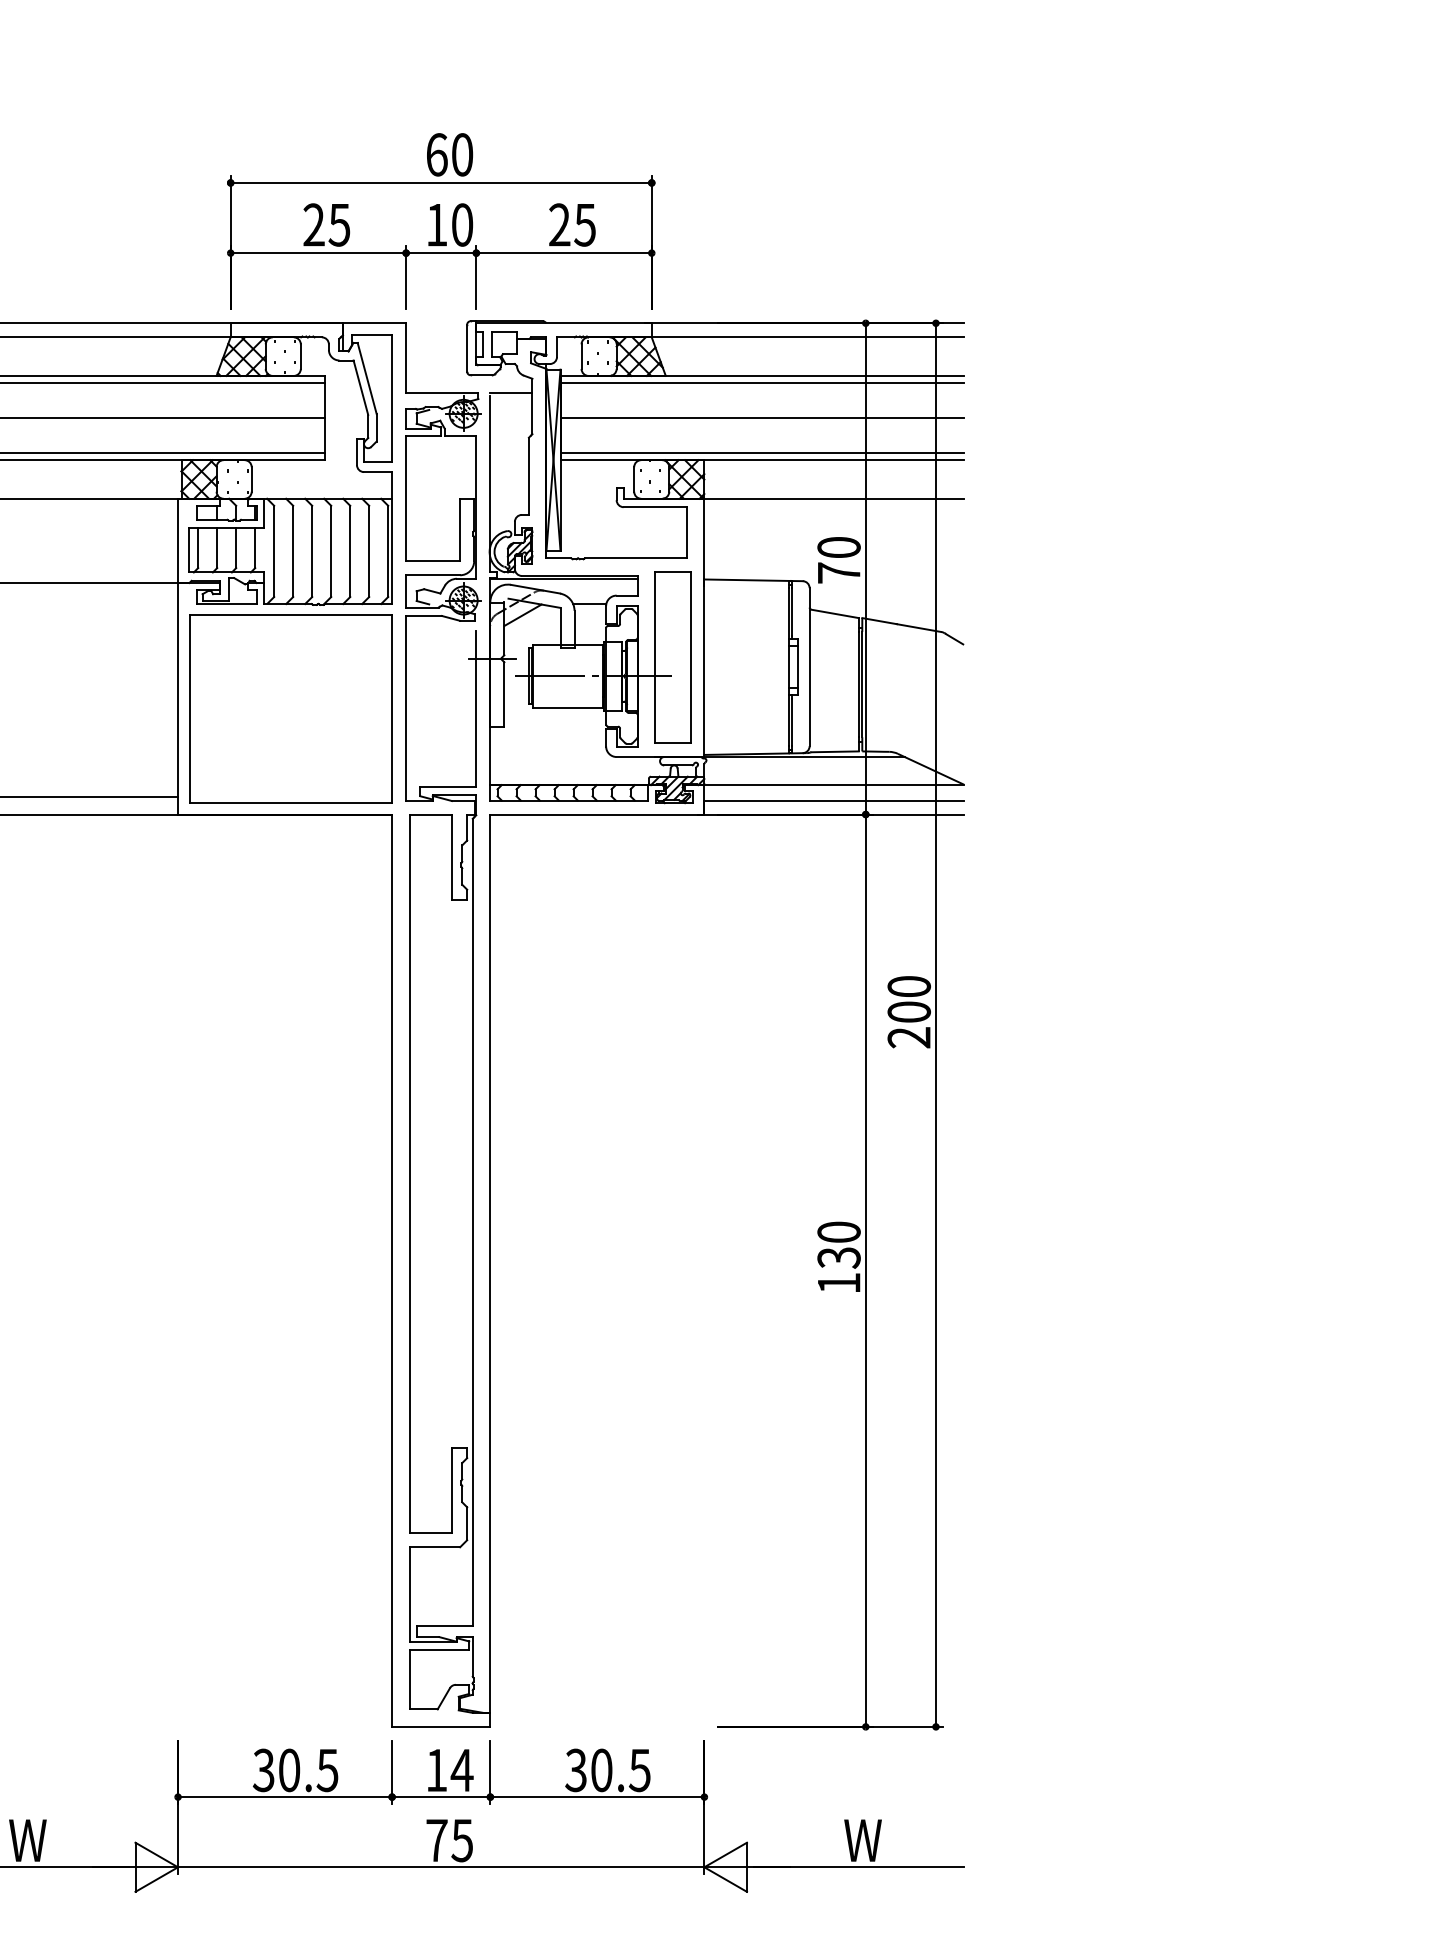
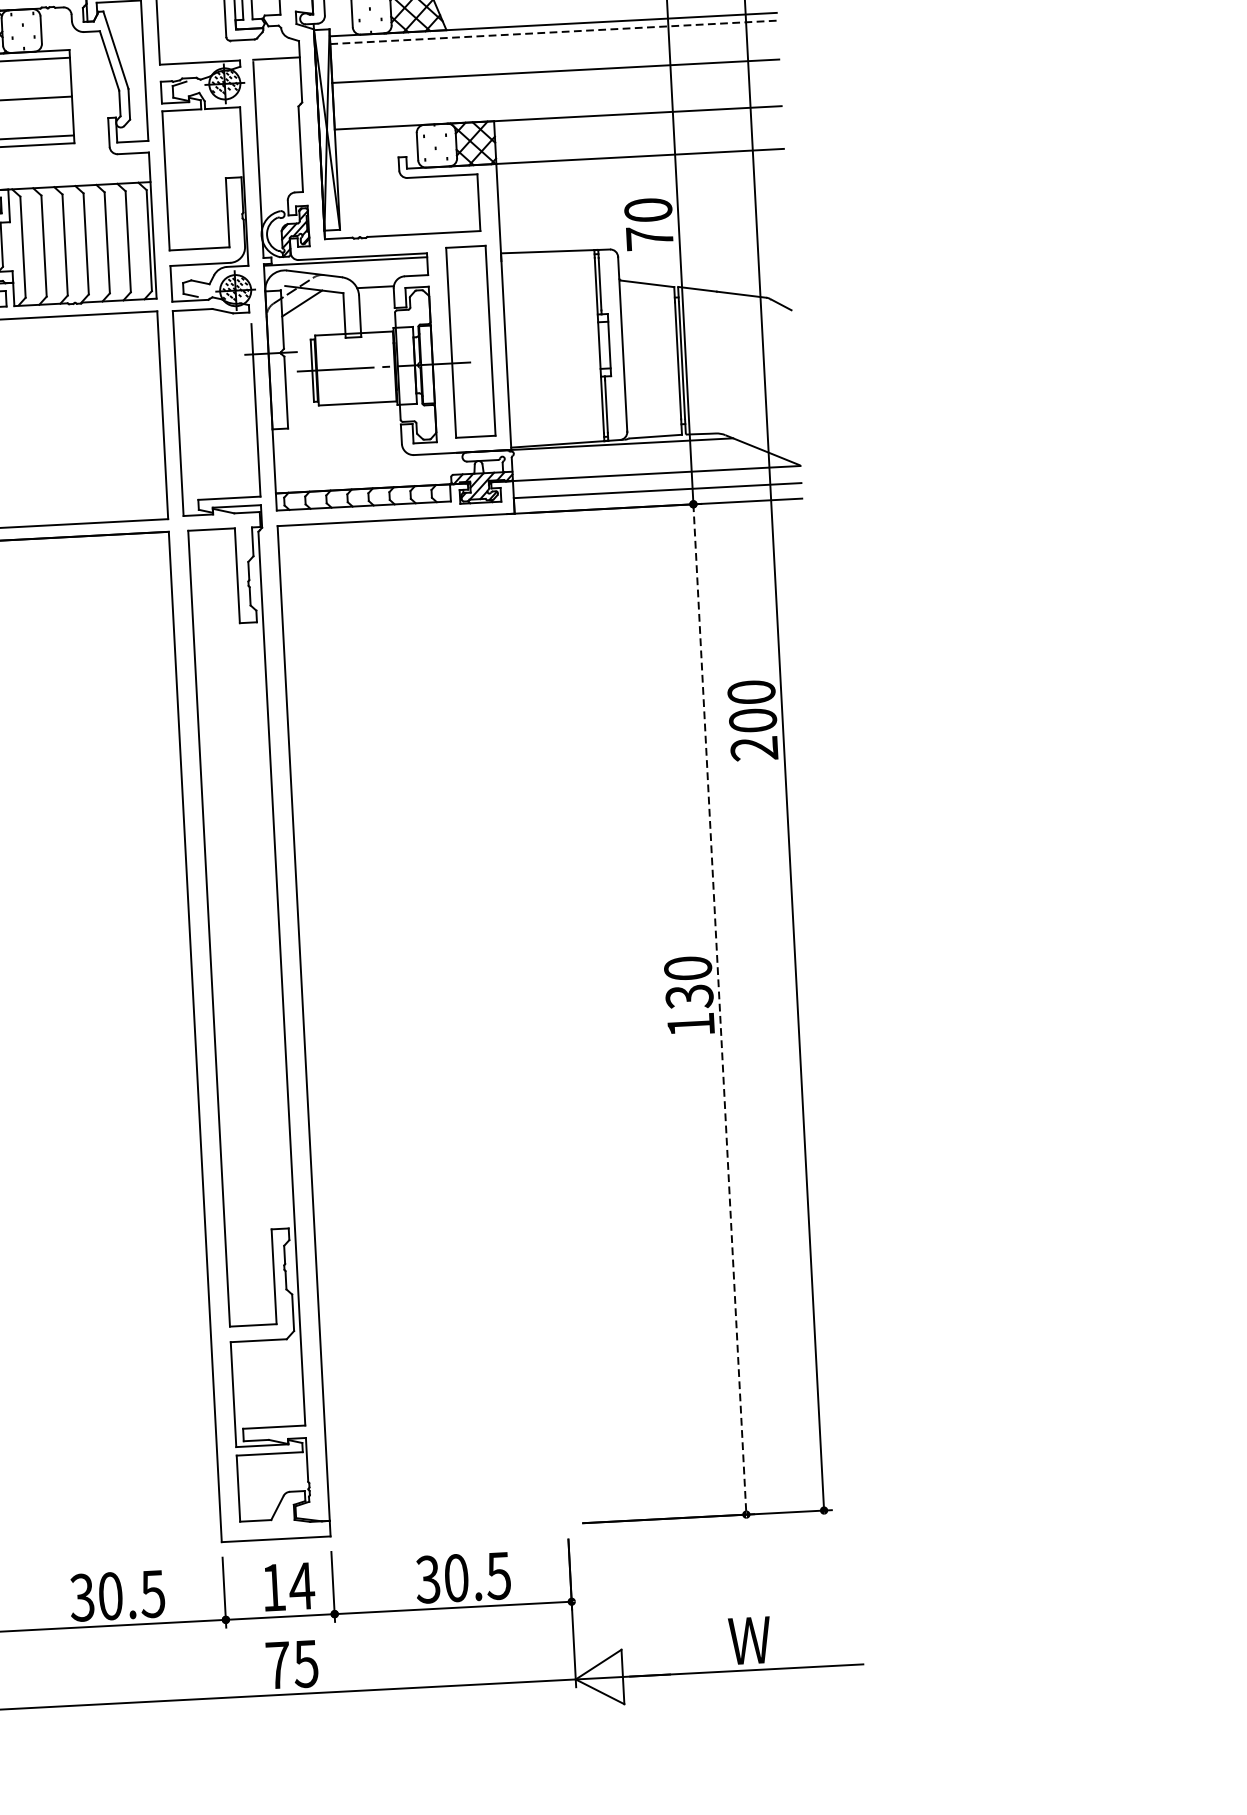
line: (762, 382) -> (553, 31), solid -> dashed
line: (762, 453) -> (558, 110), removed
line: (865, 1271) -> (719, 1010), solid -> dashed

